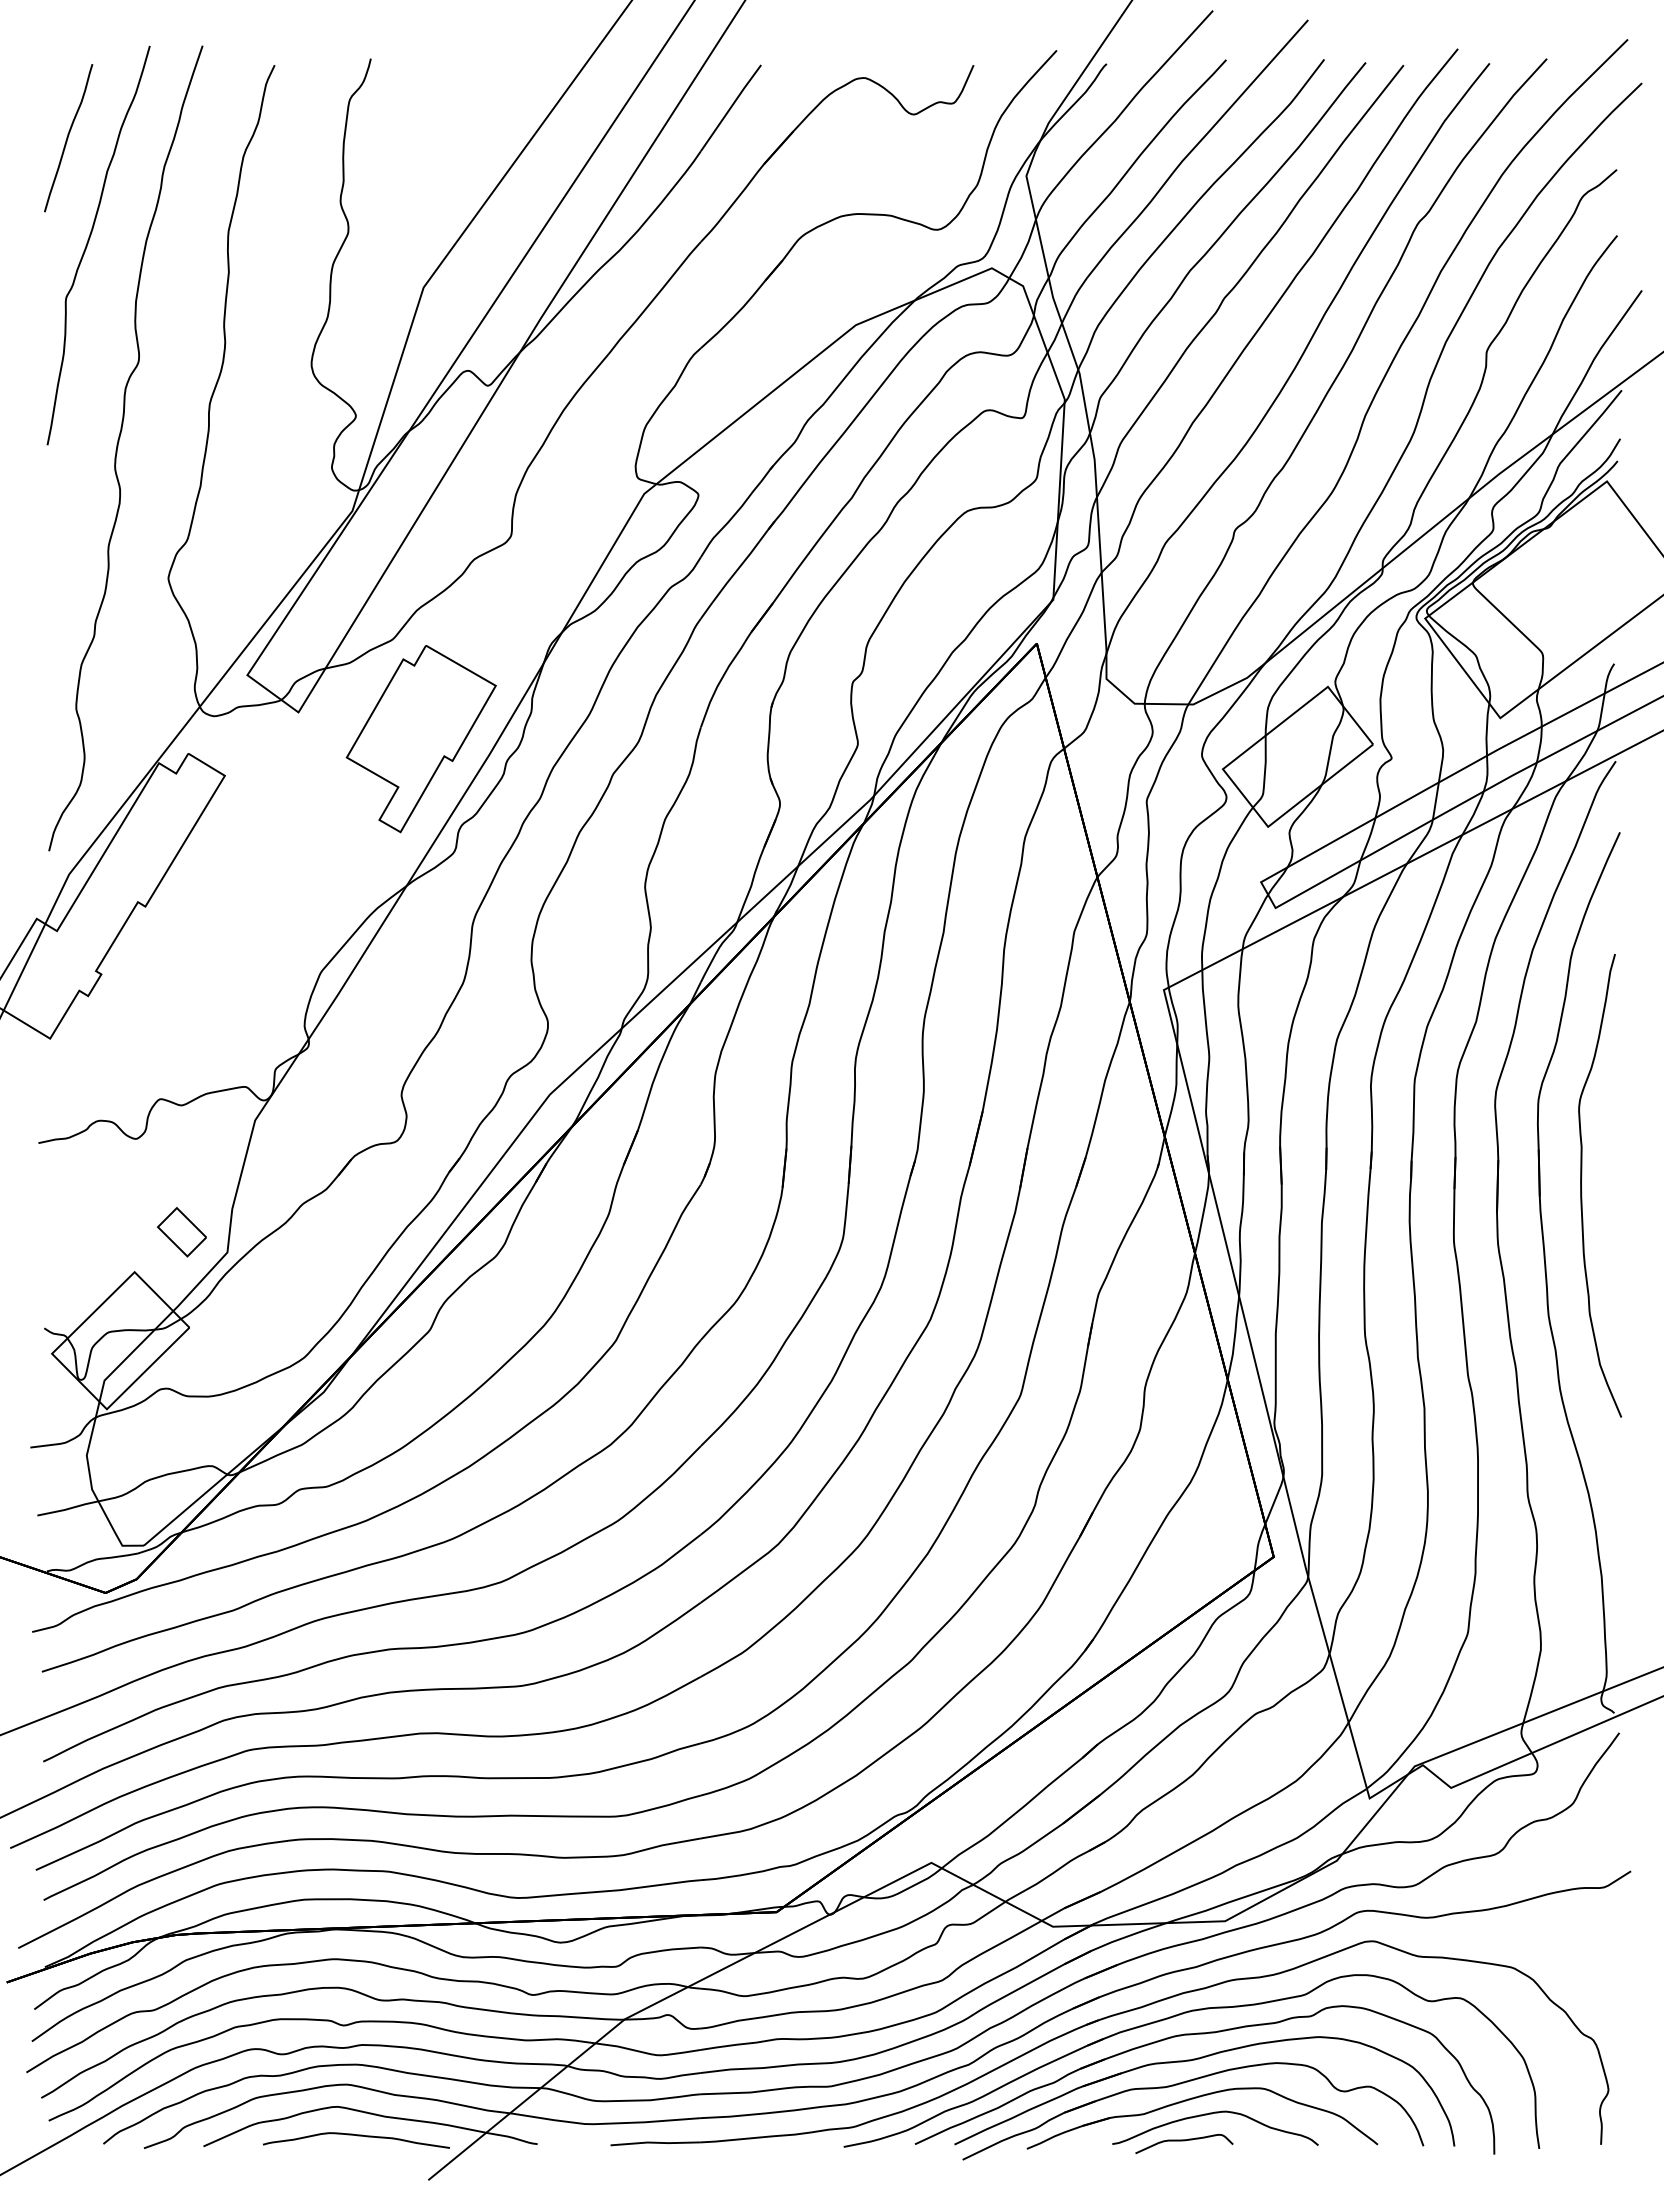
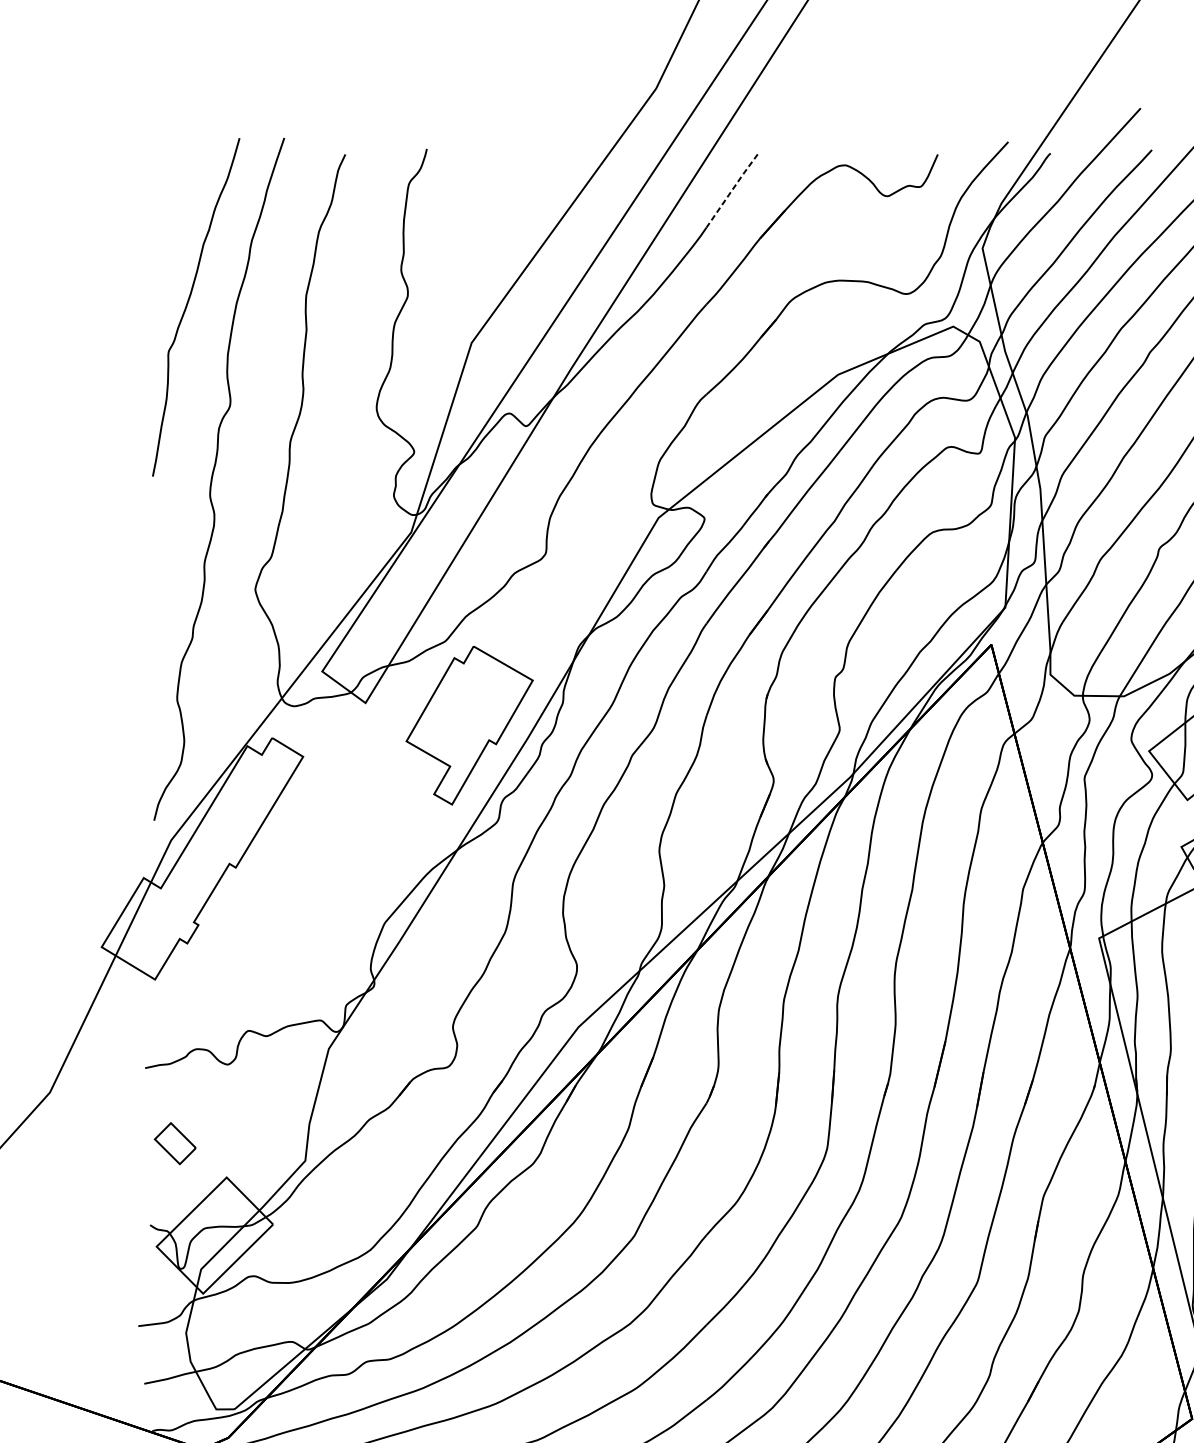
line: (730, 107) -> (731, 190), solid -> dashed
curve: (68, 138) -> (170, 216), removed
part: (181, 1232) -> (174, 1143), moved

